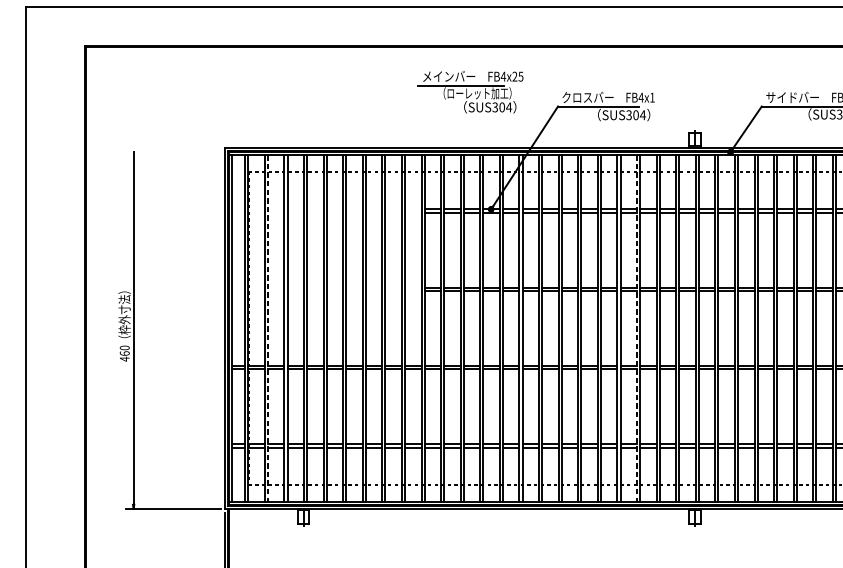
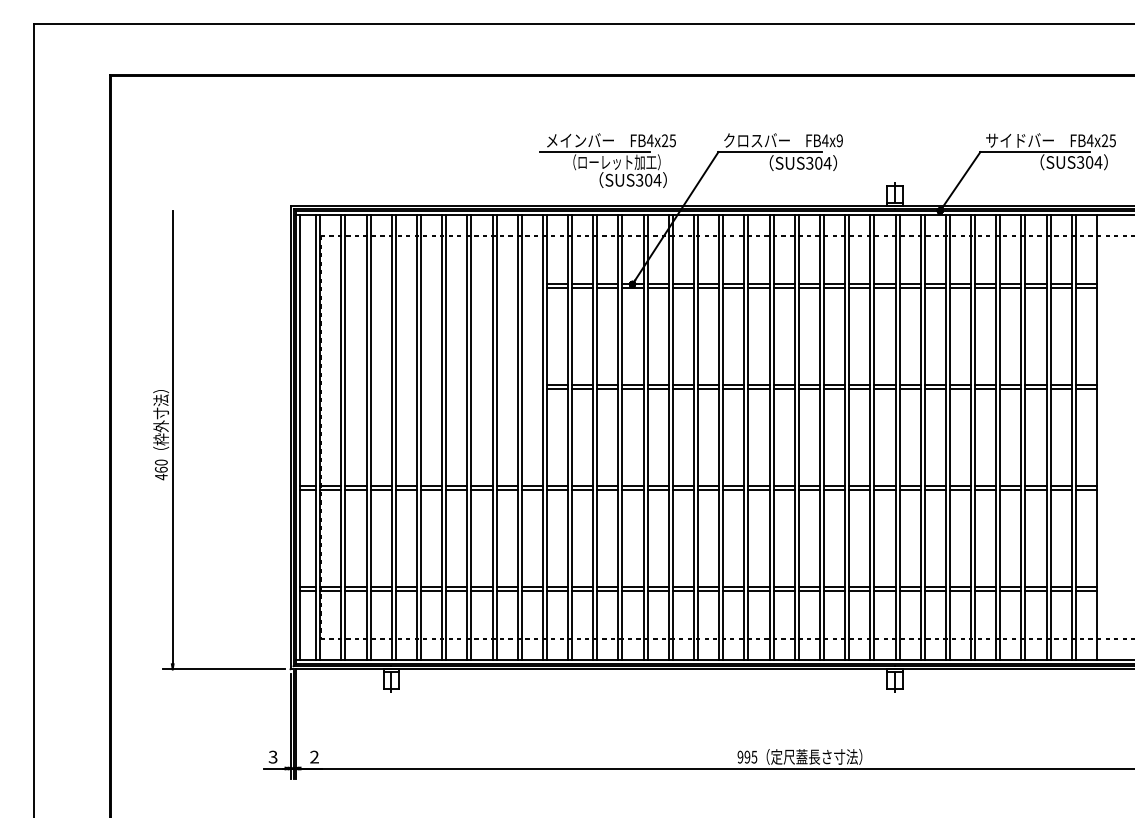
part: (470, 92) -> (607, 160), moved
text: (652, 97) -> (839, 140), FB4x1 -> FB4x9
line: (268, 328) -> (345, 437), dashed -> solid
line: (636, 328) -> (819, 437), dashed -> solid

